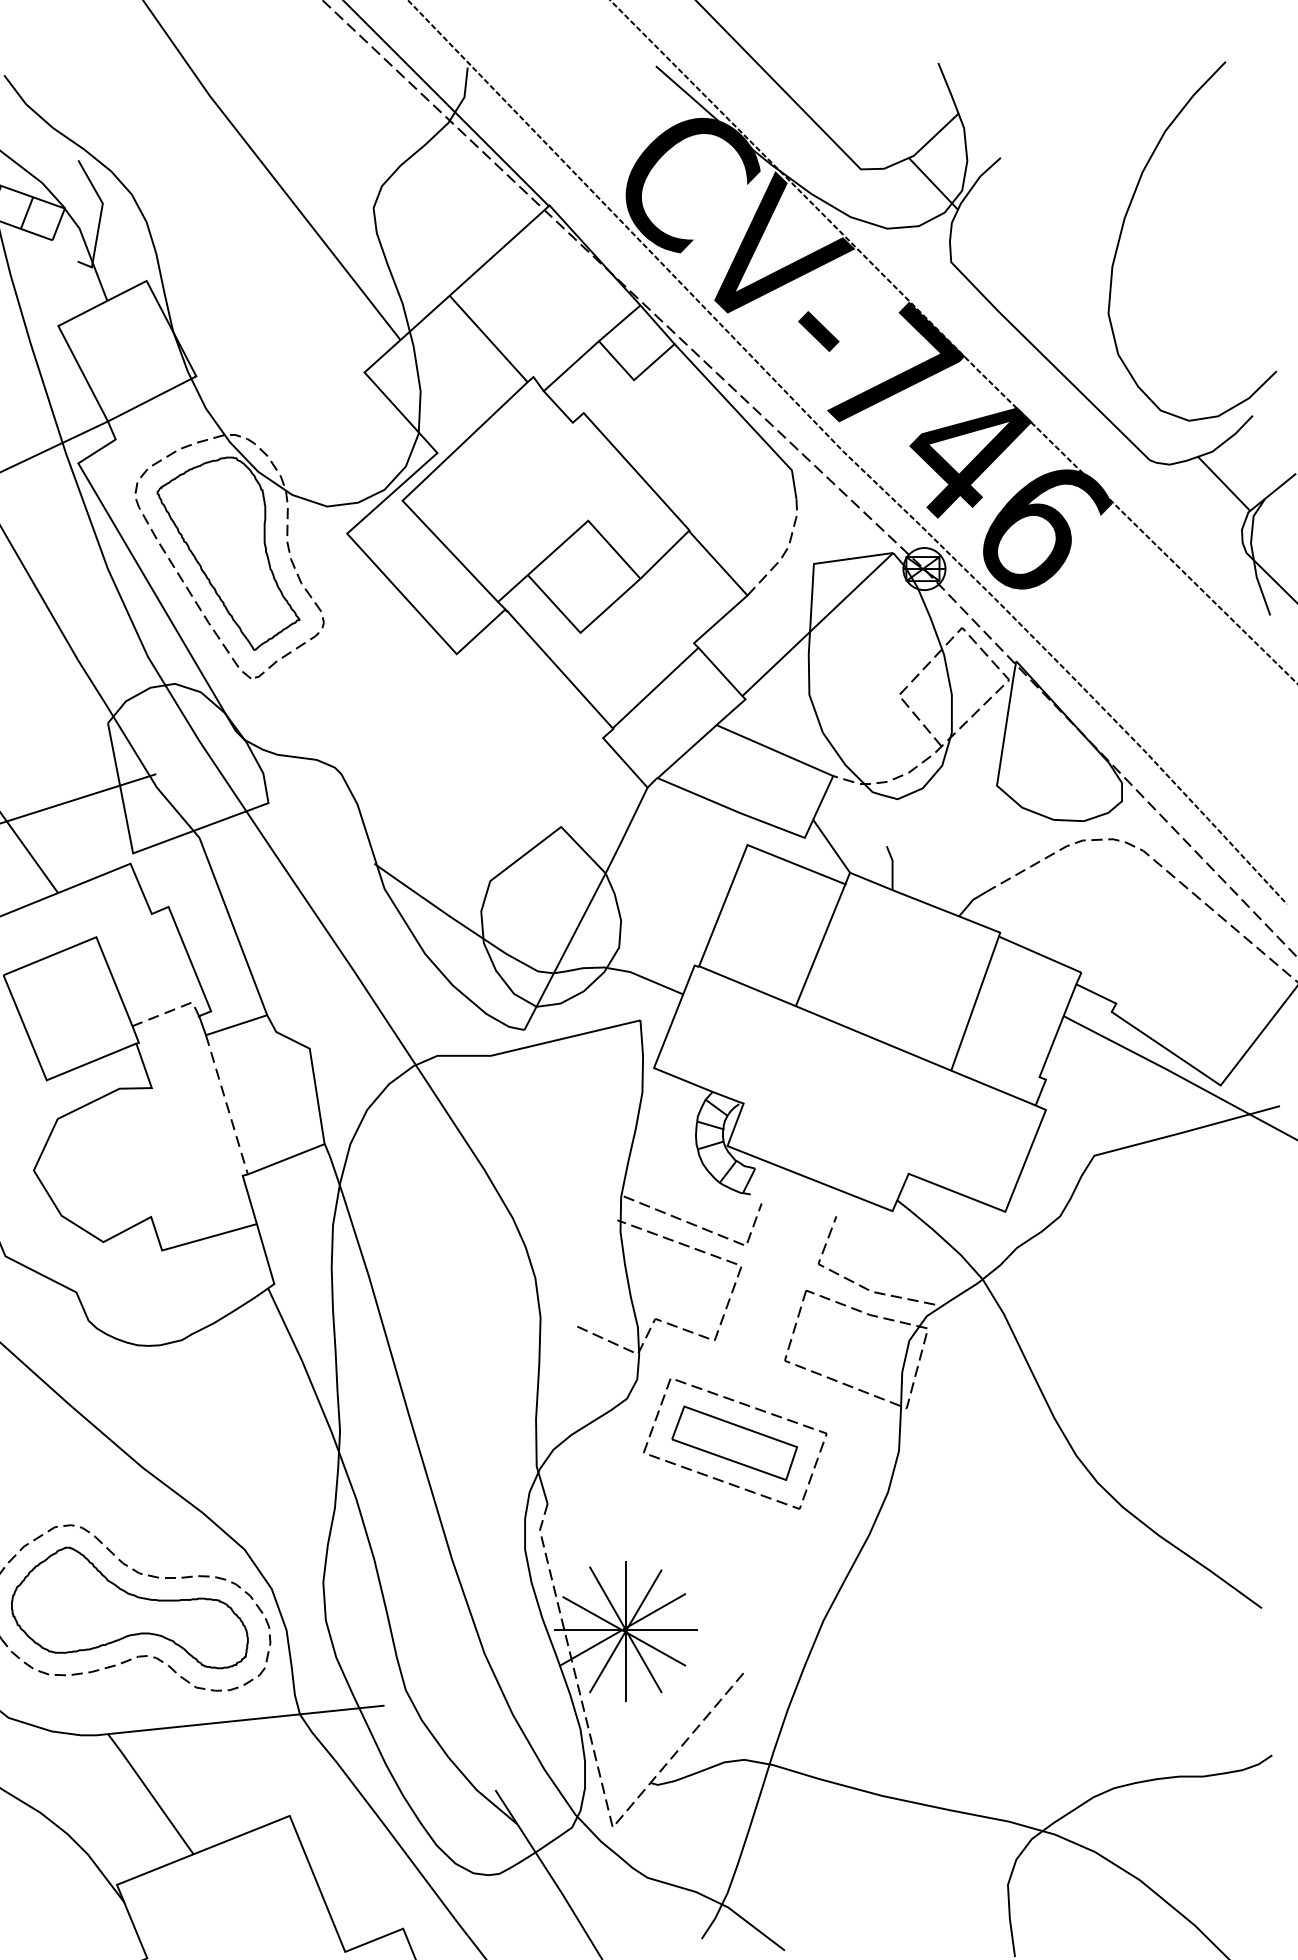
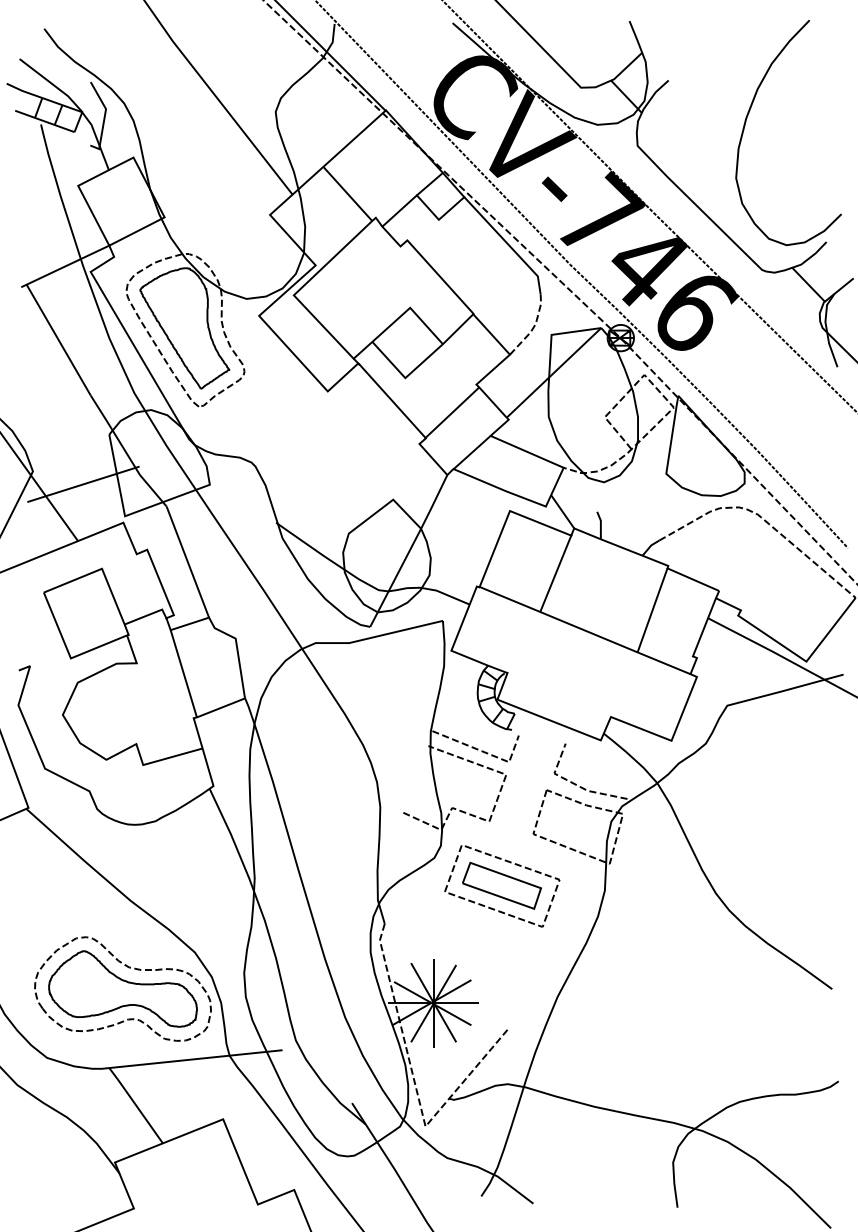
line: (170, 1011) -> (148, 615), dashed -> solid
line: (226, 1104) -> (183, 673), dashed -> solid

